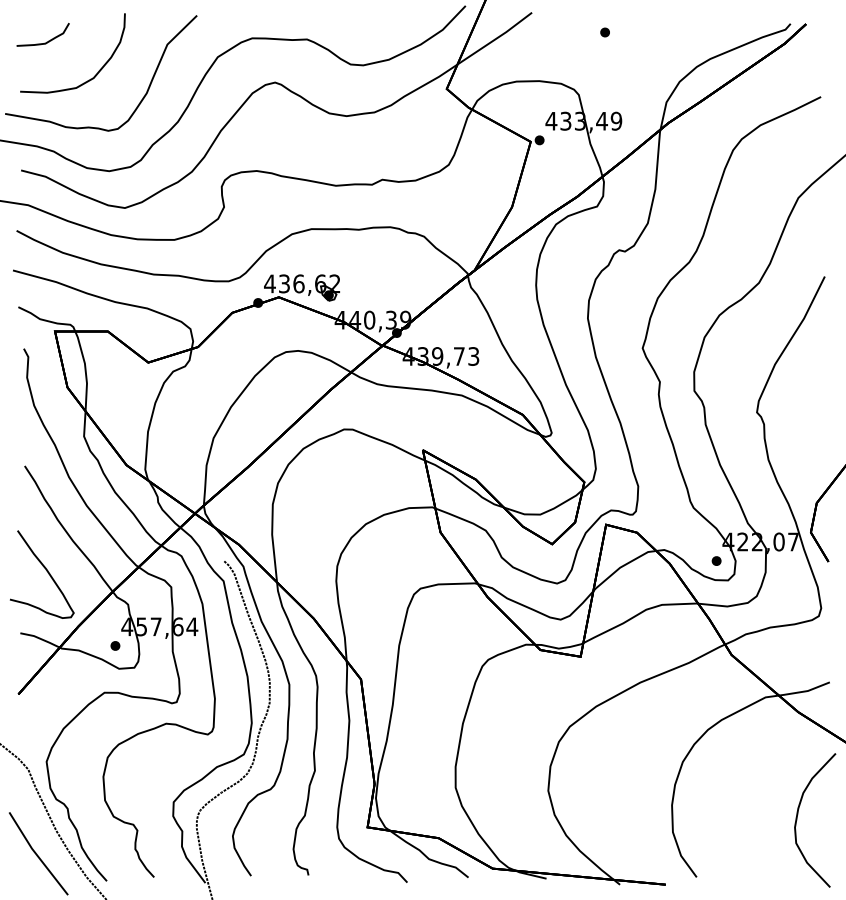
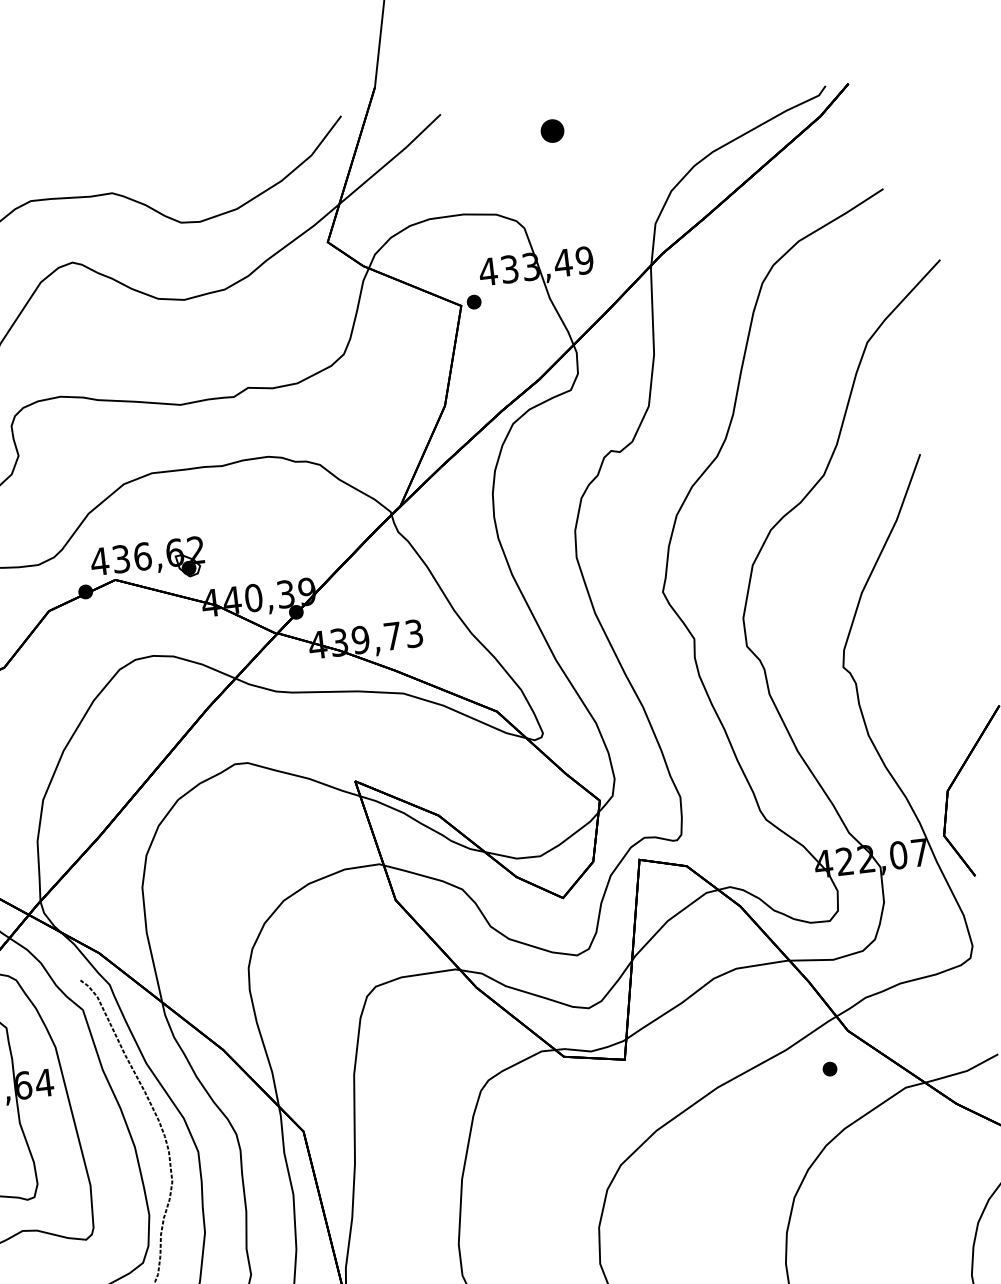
part: (604, 32) -> (551, 131), size x1.6
part: (716, 560) -> (829, 1068), moved

